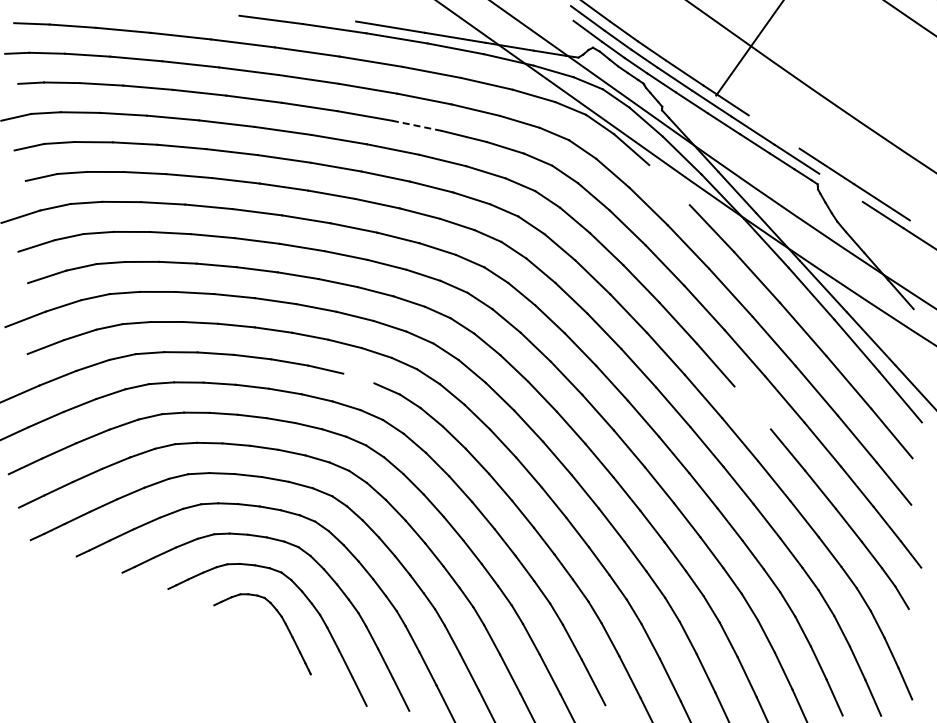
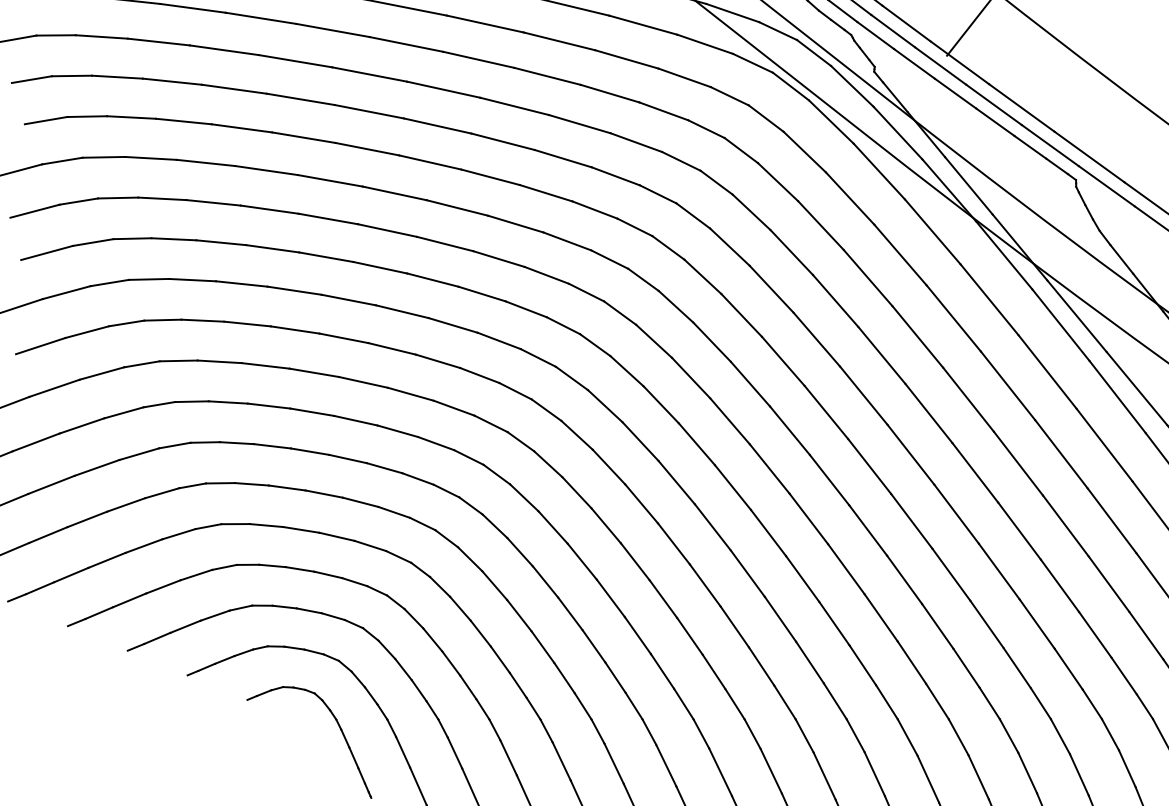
line: (416, 125) -> (547, 75), dashed -> solid
line: (773, 131) -> (1020, 107), added
line: (669, 185) -> (879, 172), added
line: (840, 187) -> (1106, 185), added
line: (358, 378) -> (453, 408), added
line: (752, 407) -> (975, 472), added

